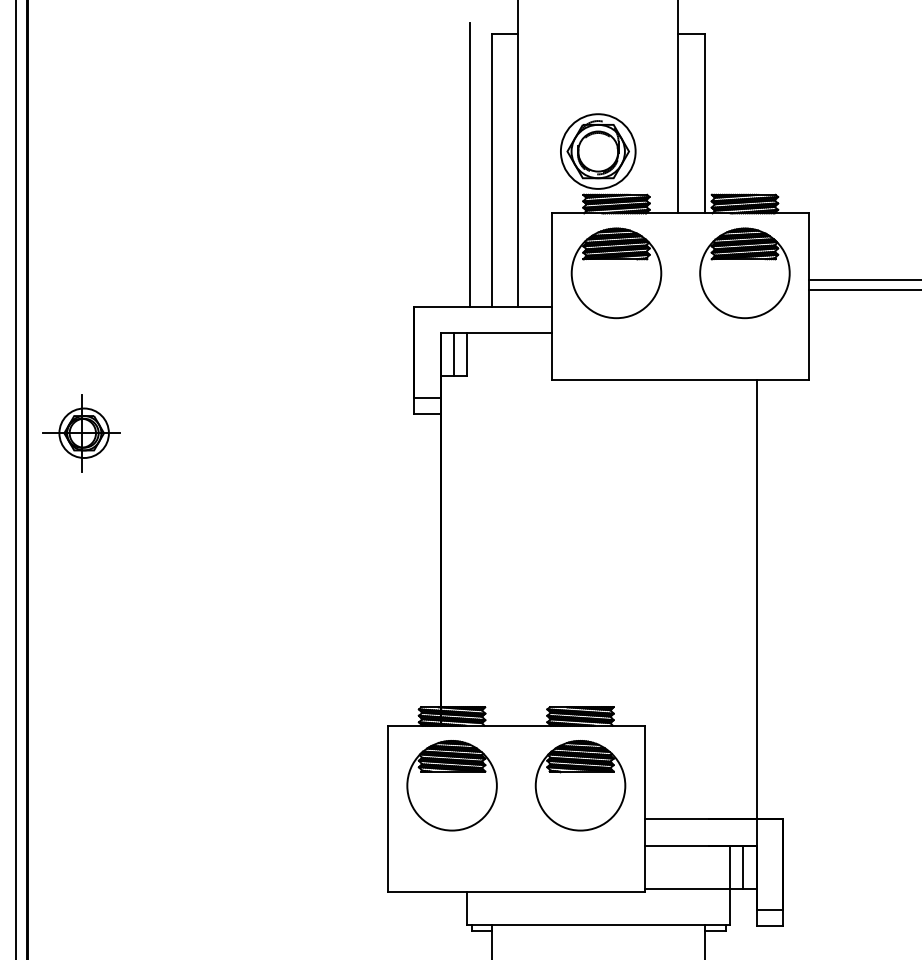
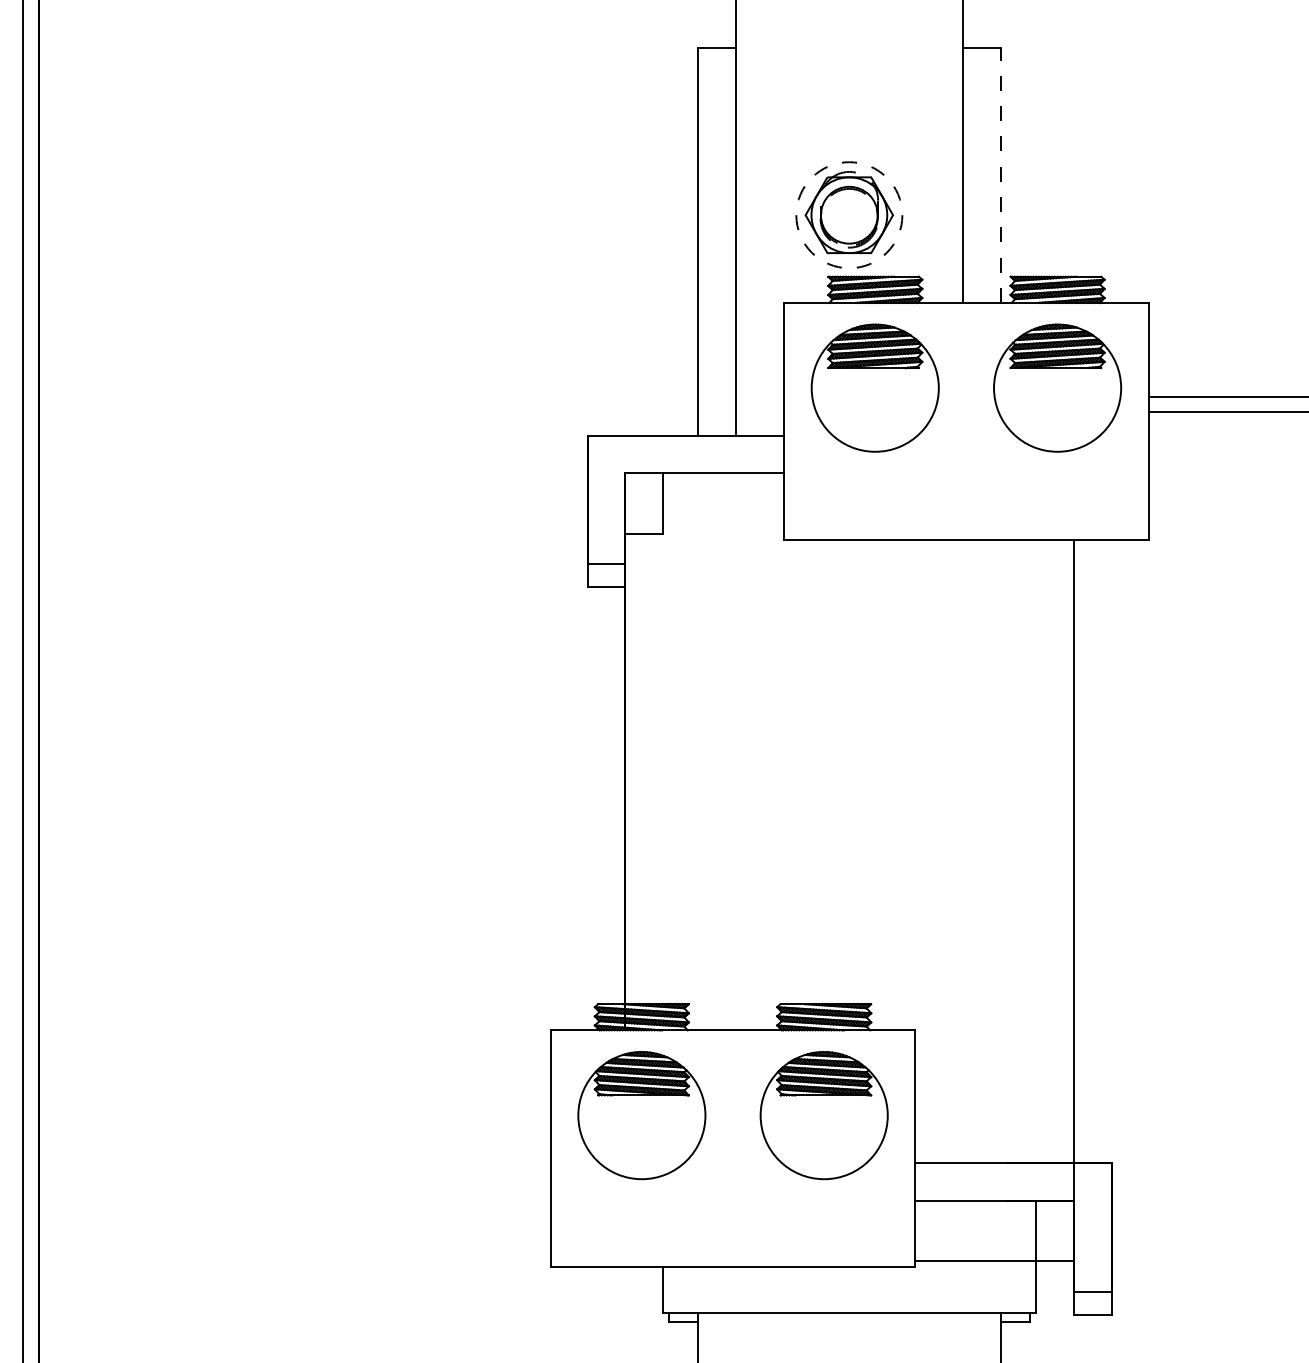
line: (705, 123) -> (1001, 175), solid -> dashed
circle: (598, 151) -> (849, 215), solid -> dashed
line: (470, 165) -> (667, 234), removed
line: (453, 354) -> (644, 503), removed
part: (81, 433) -> (115, 615), removed
line: (743, 866) -> (1055, 1230), removed

